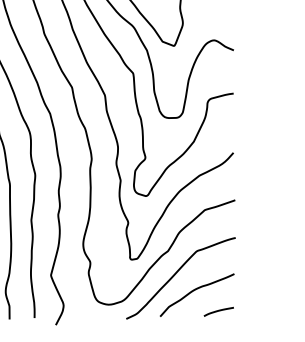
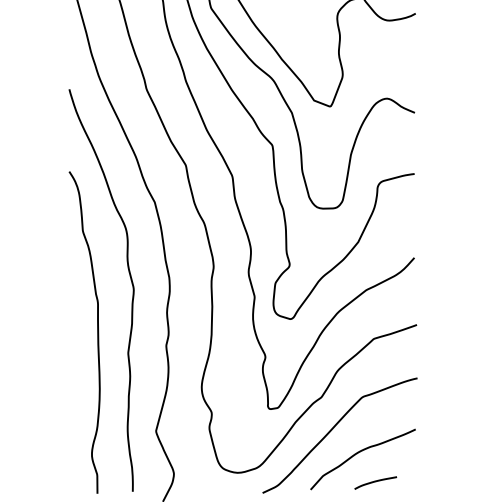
curve: (218, 311) -> (375, 482), moved

